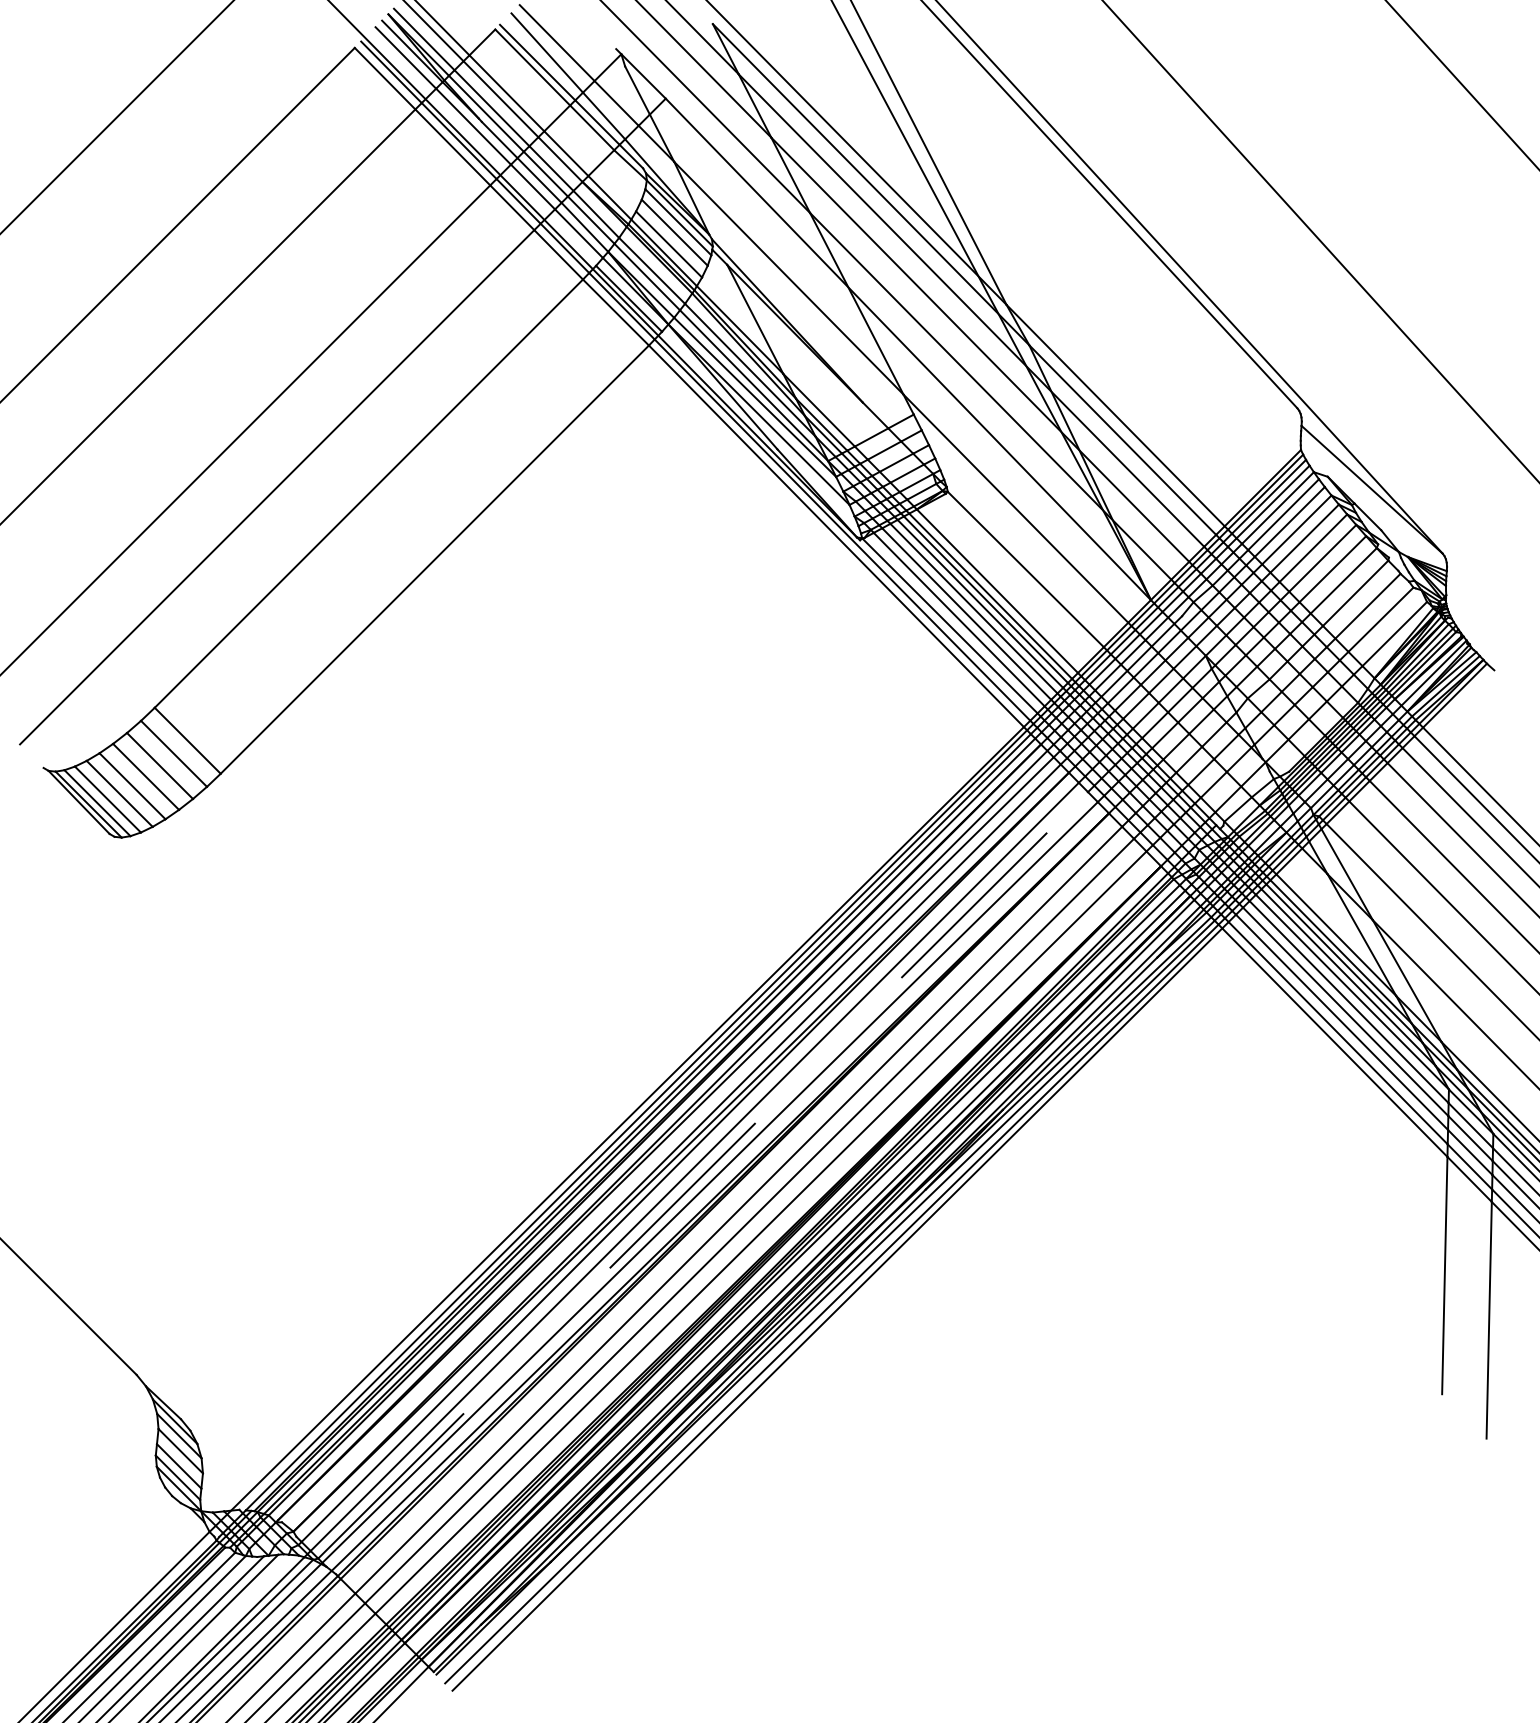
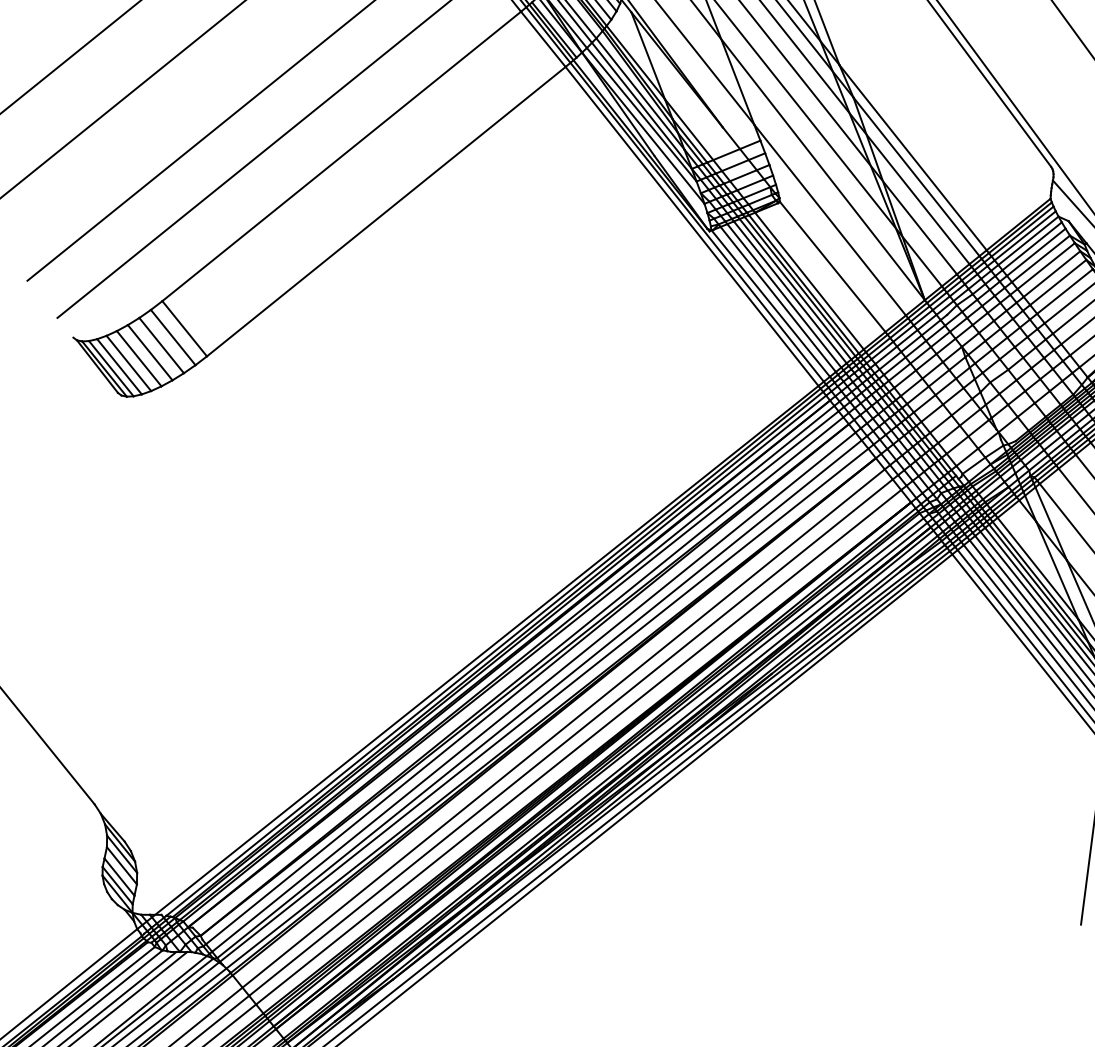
line: (703, 1174) -> (539, 698), dashed -> solid

